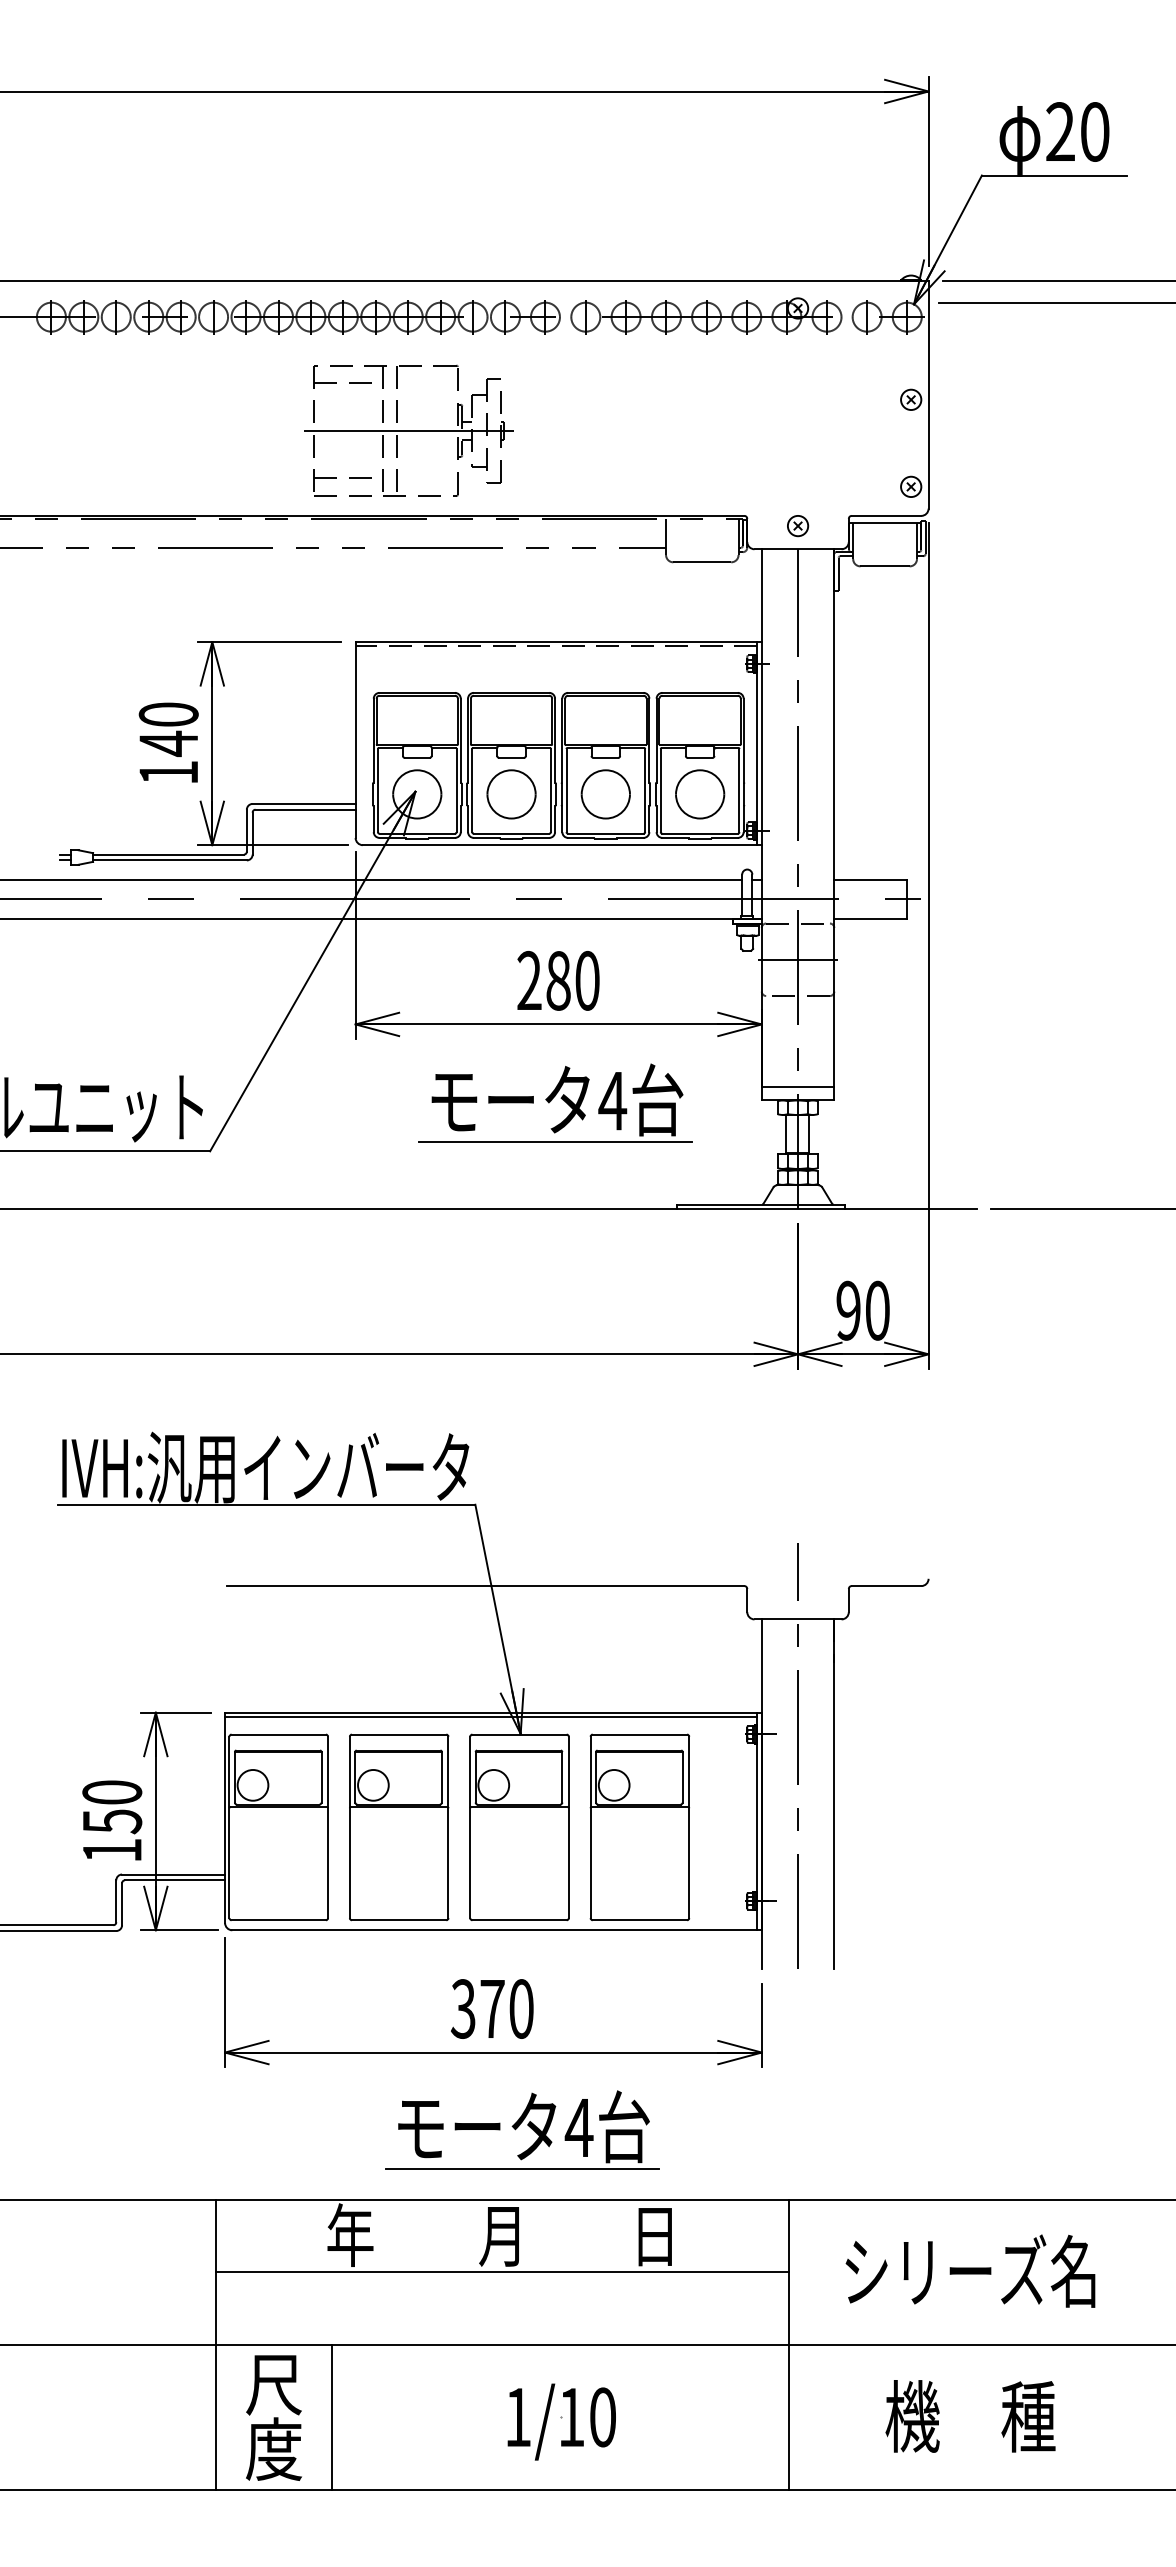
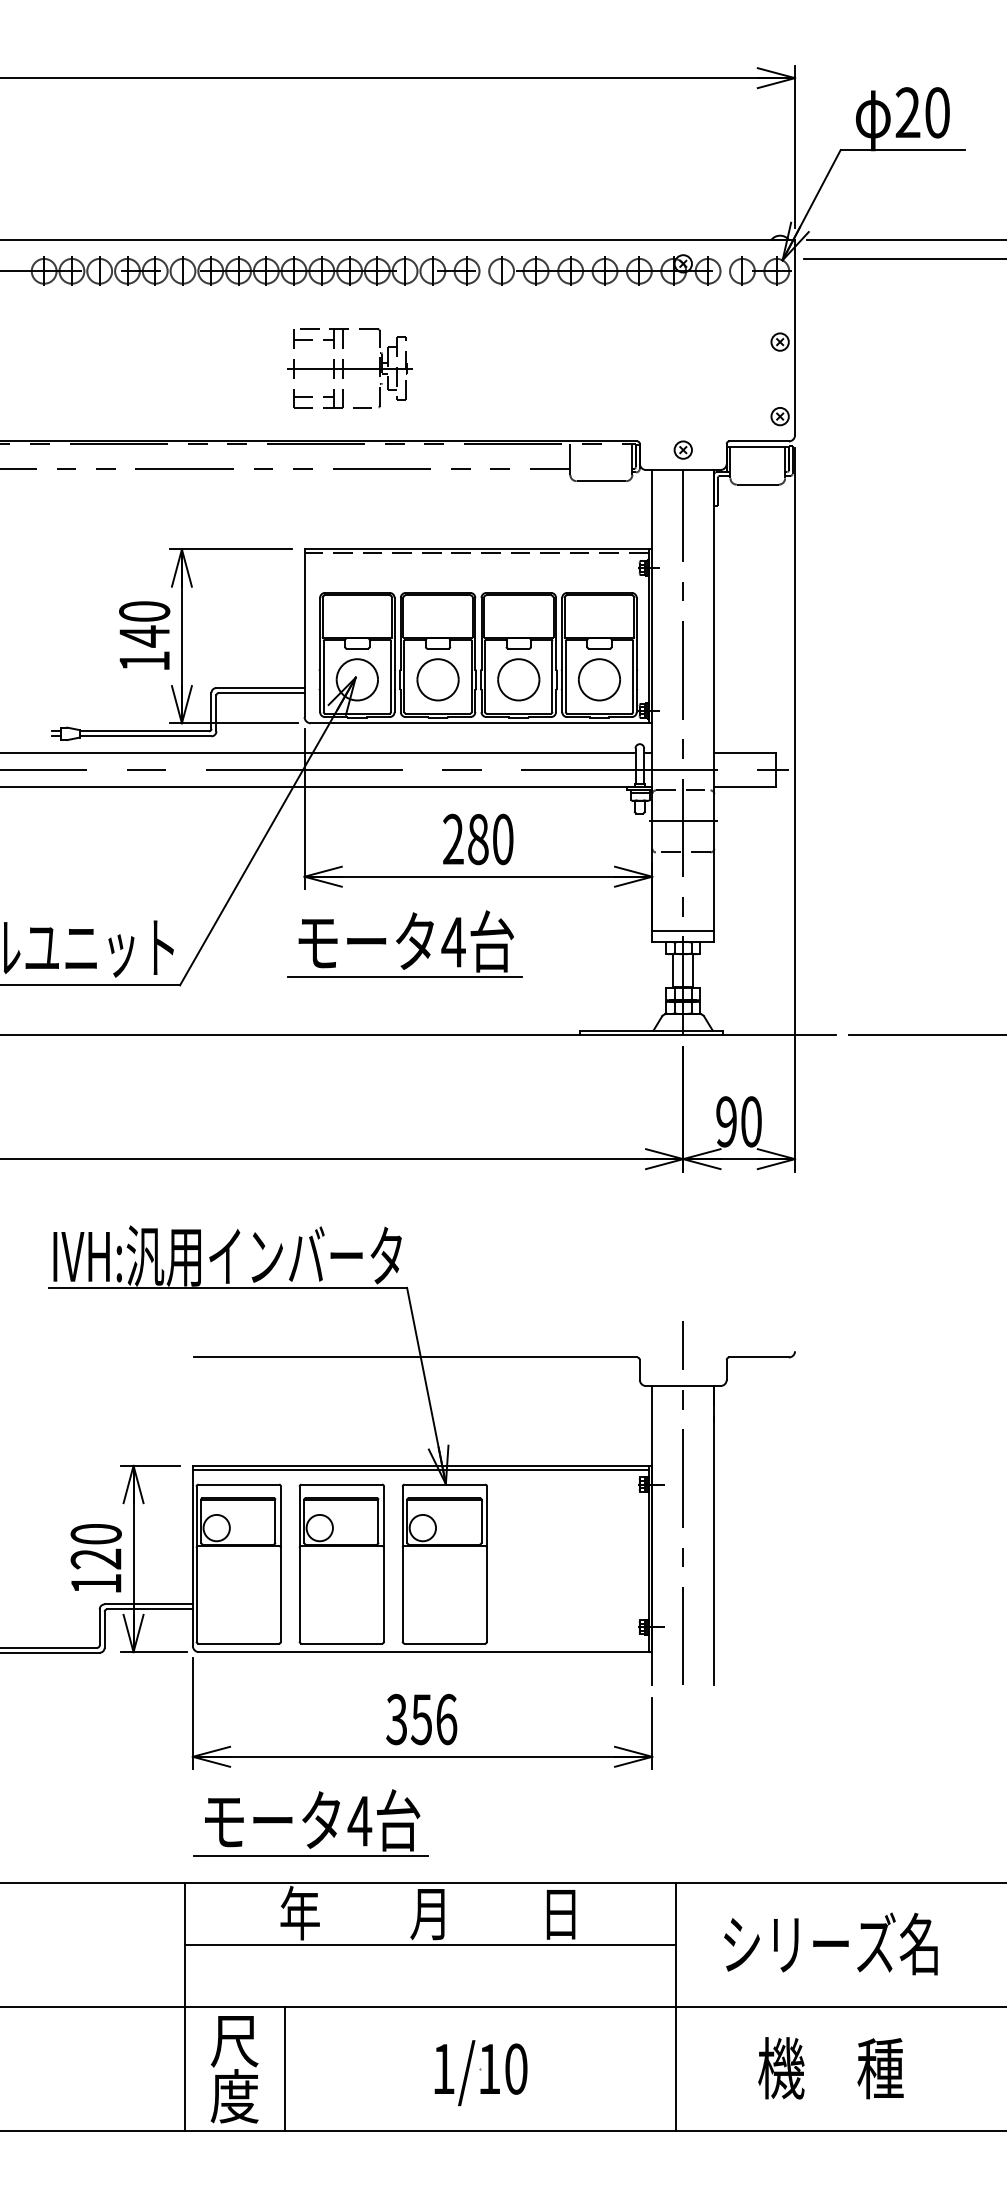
part: (408, 430) -> (349, 368), size x0.7
part: (555, 1102) -> (404, 943), moved
text: (112, 1821) -> (96, 1559), 150 -> 120
part: (639, 1827) -> (547, 1564), removed
text: (506, 2008) -> (433, 1719), 370 -> 356
part: (522, 2129) -> (311, 1822), moved

